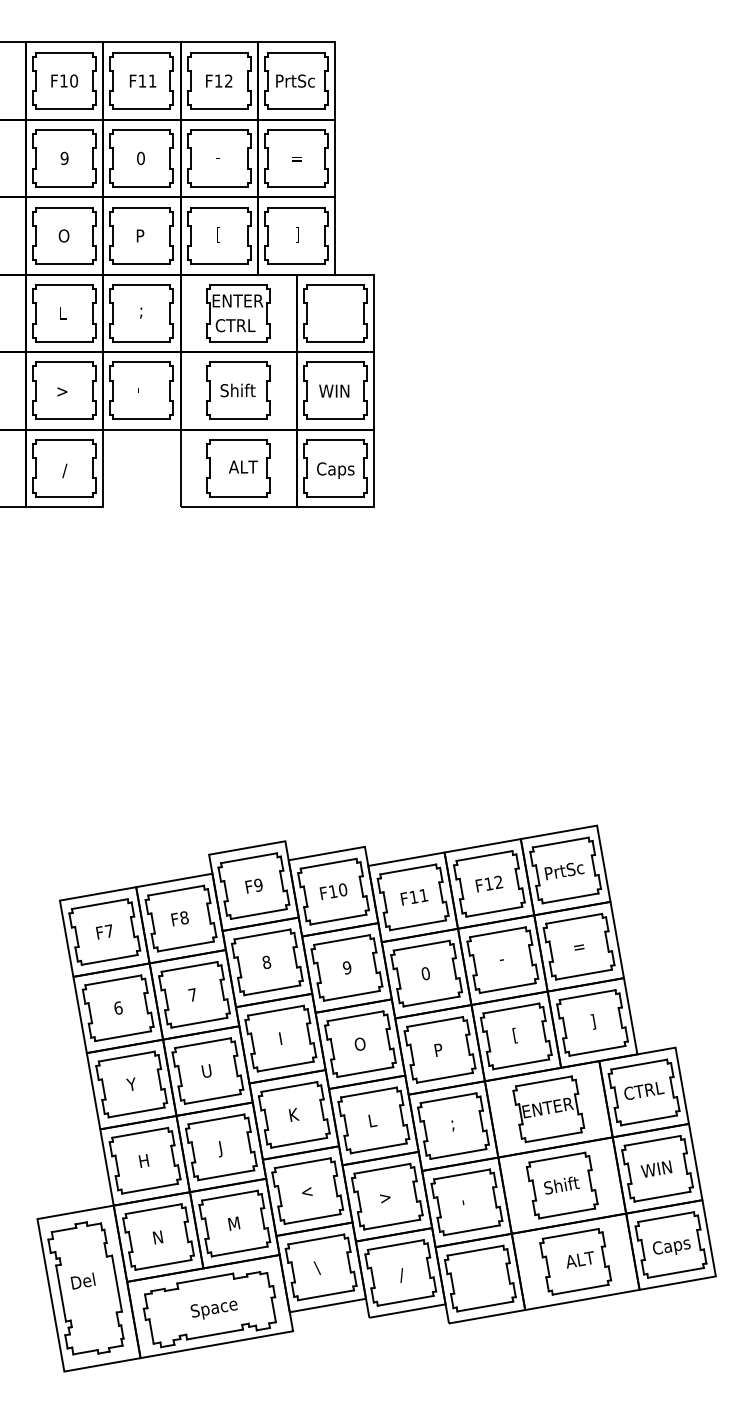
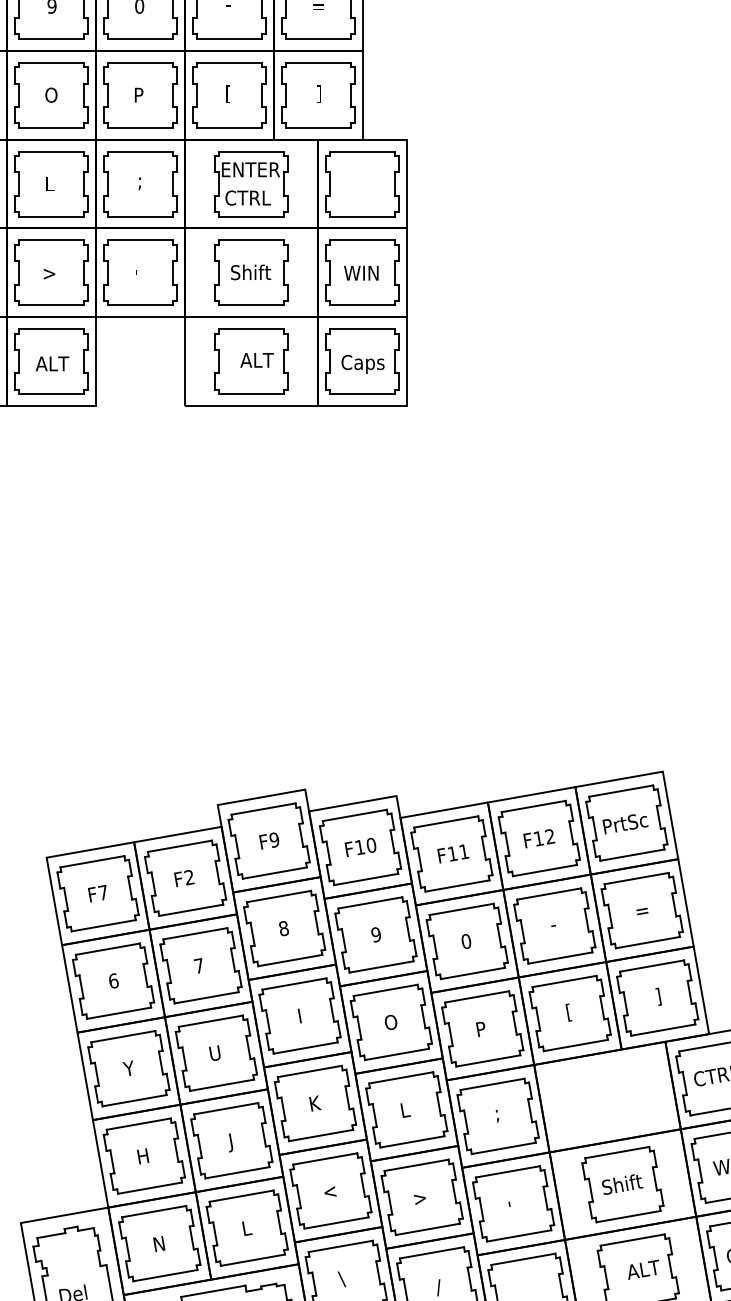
text: (64, 470) -> (51, 364), / -> ALT
text: (183, 917) -> (188, 877), F8 -> F2
part: (548, 1109) -> (607, 1097), removed
text: (233, 1223) -> (245, 1228), M -> L

